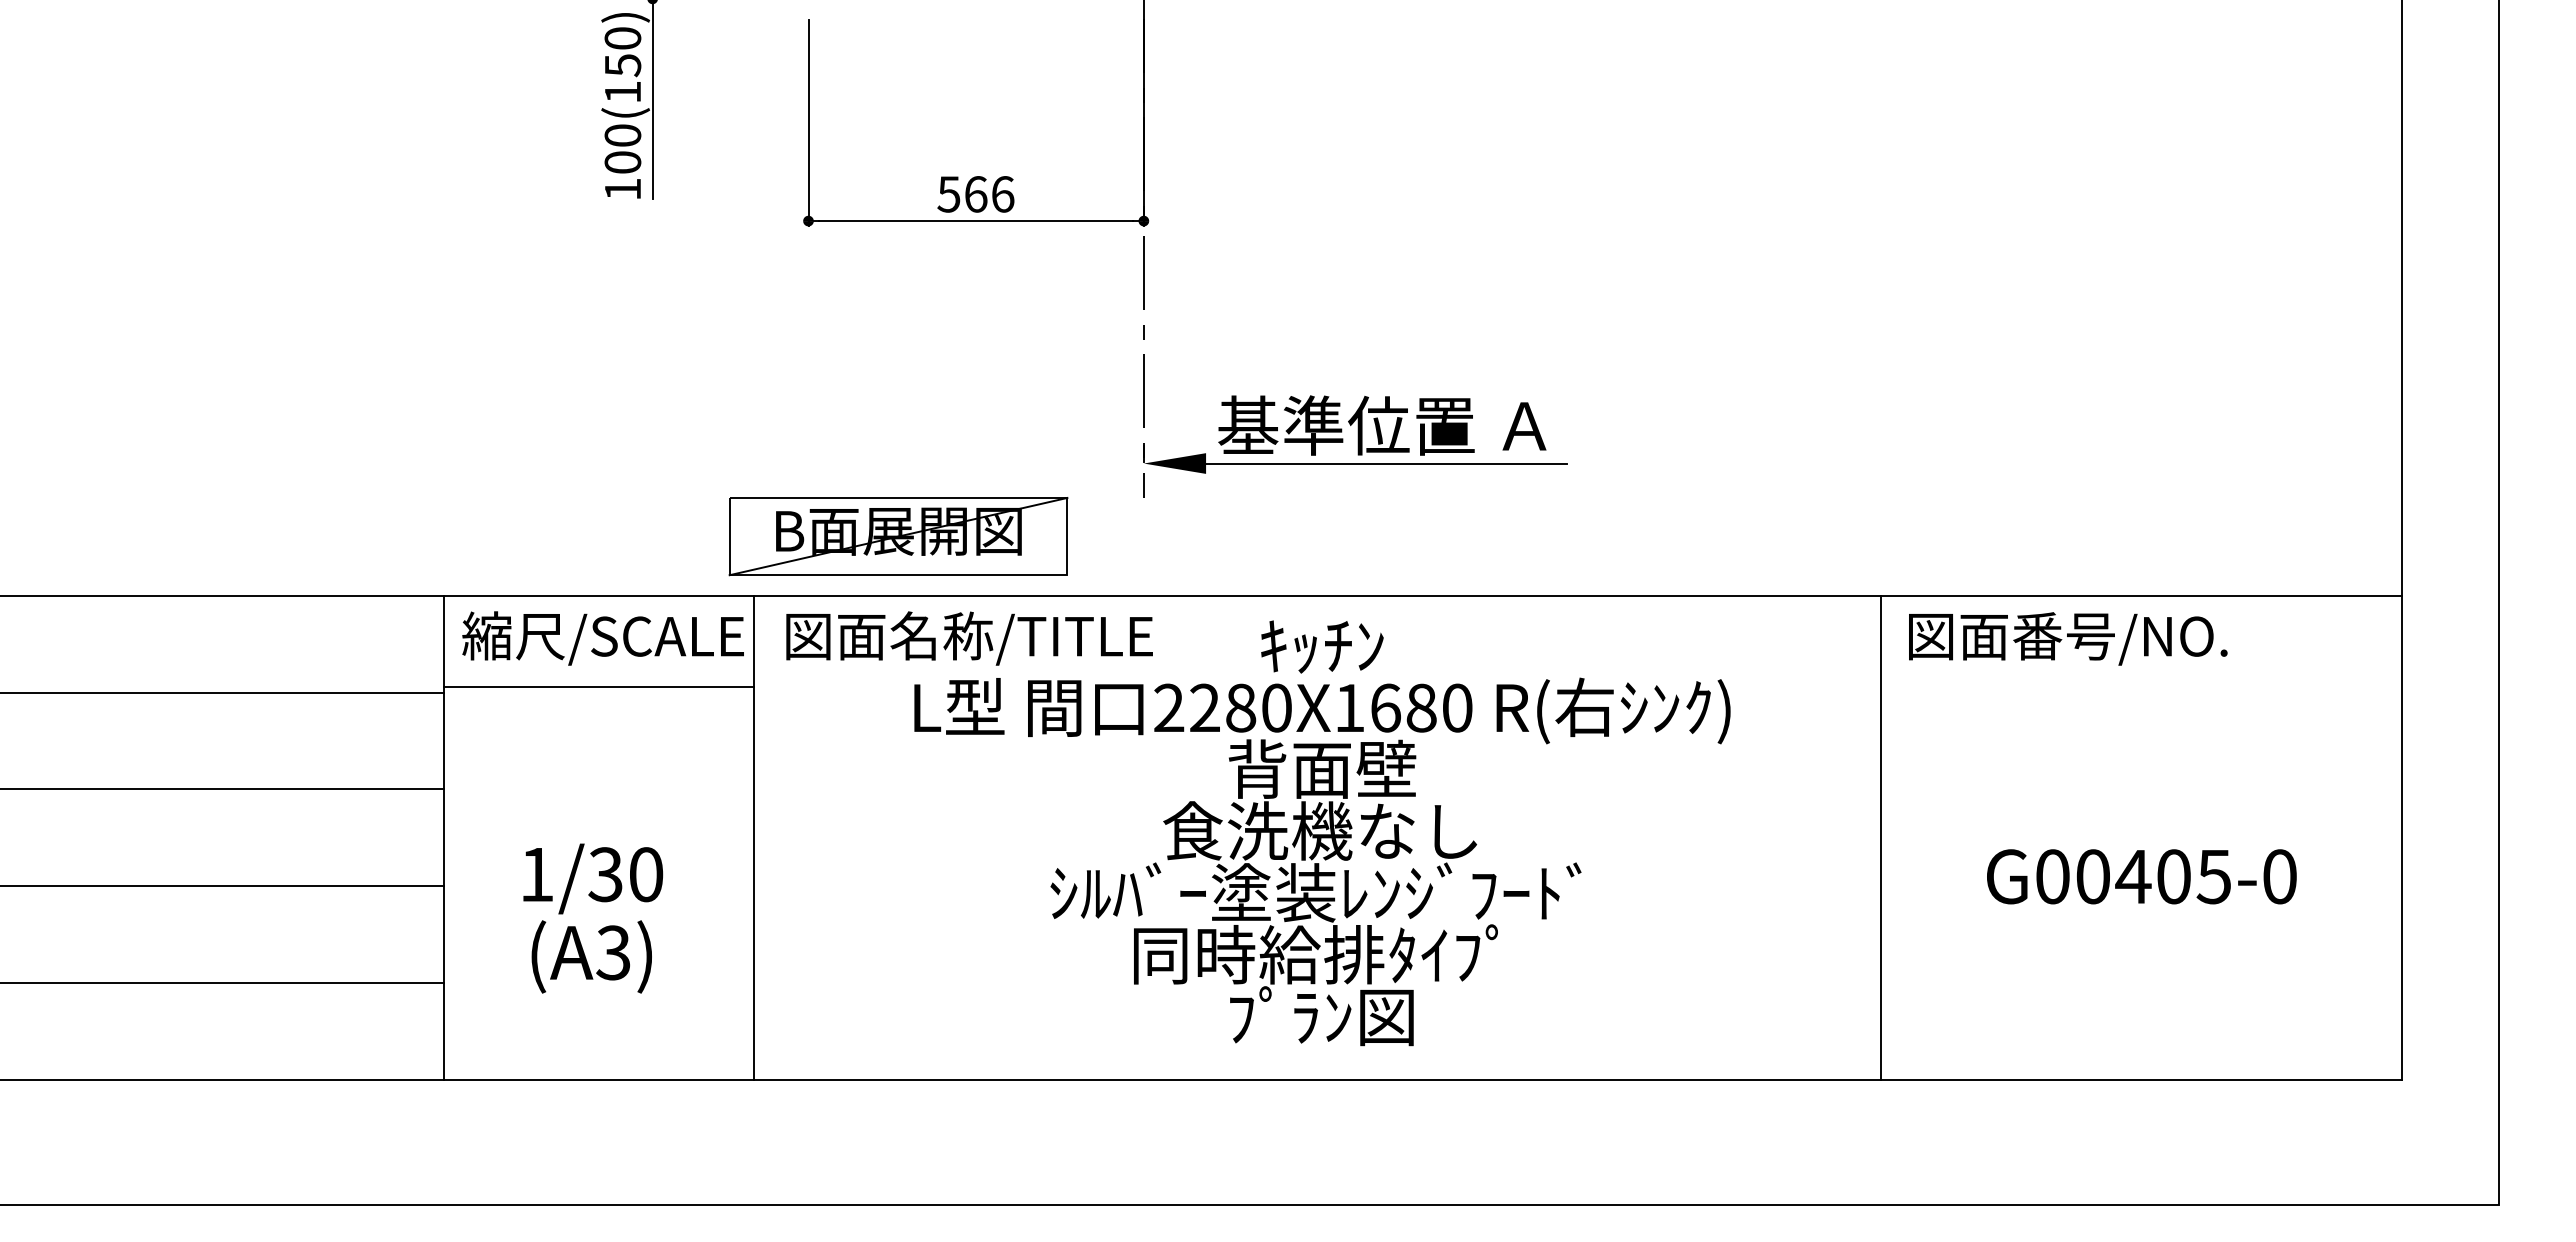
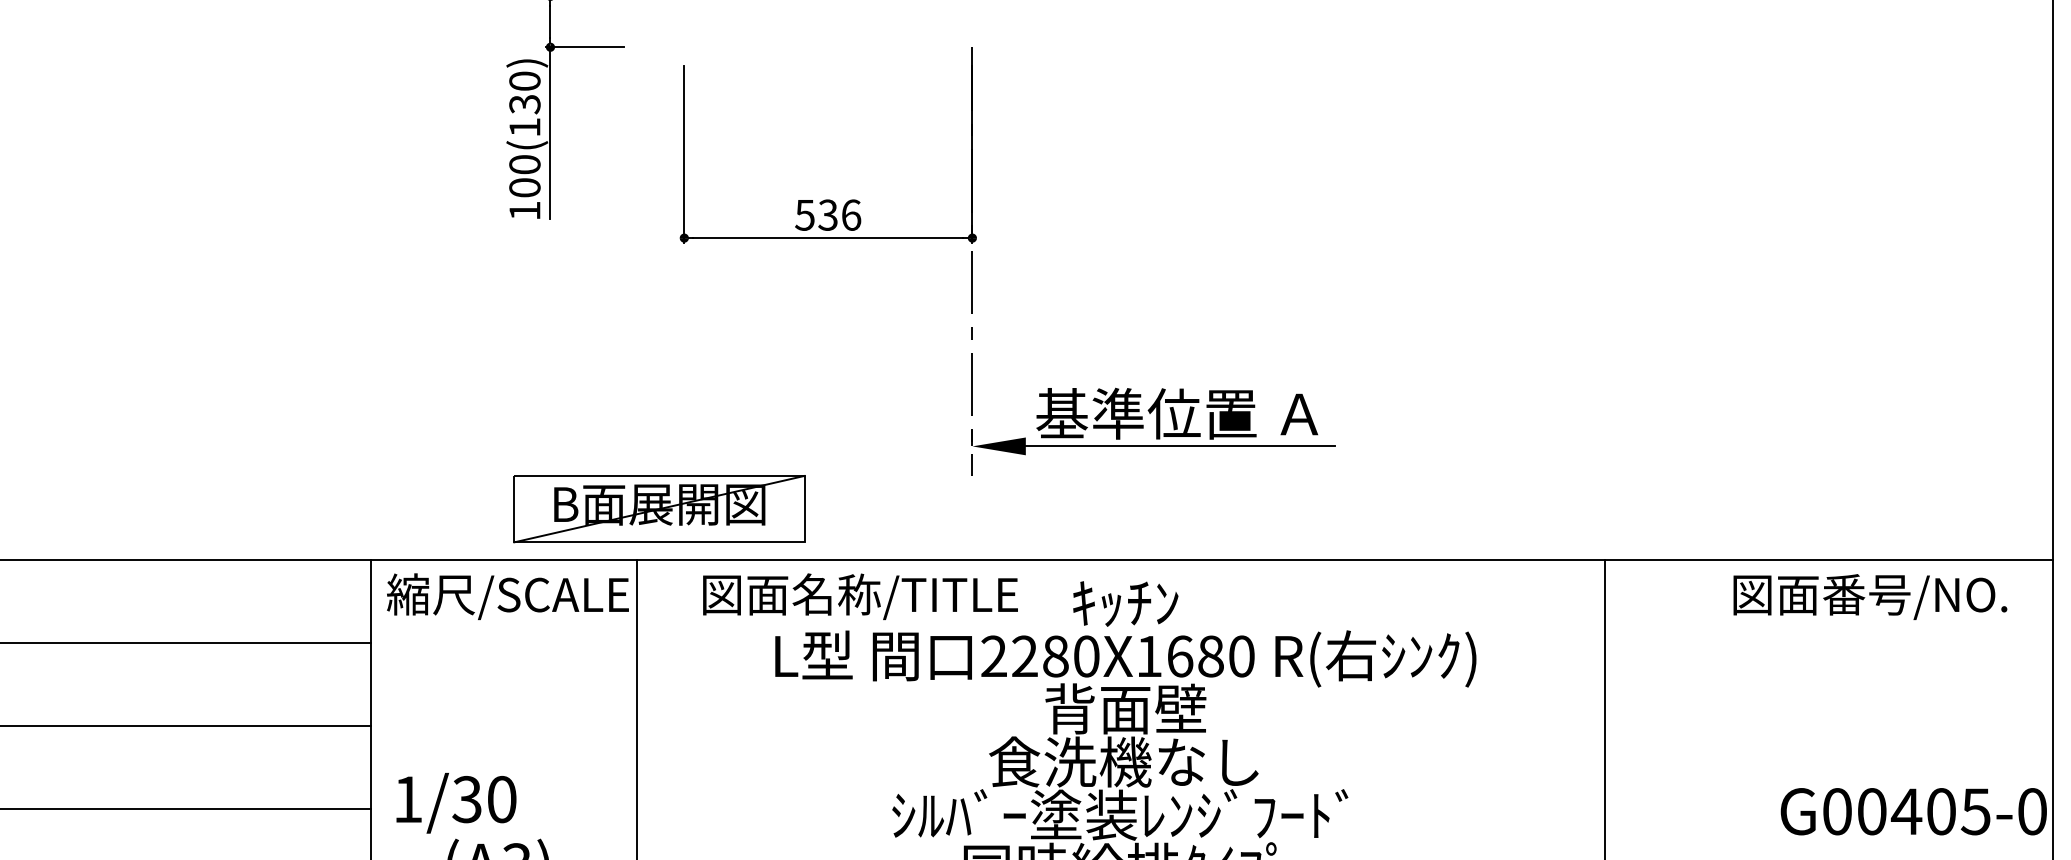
text: (622, 65) -> (524, 104), 100(150) -> 100(130)
text: (975, 194) -> (827, 215), 566 -> 536
part: (898, 536) -> (659, 509), moved
text: (969, 638) -> (860, 596), moved
text: (2068, 638) -> (1870, 596), moved
line: (598, 687) -> (503, 638), removed
text: (2141, 876) -> (1913, 811), moved
text: (593, 878) -> (456, 802), moved

